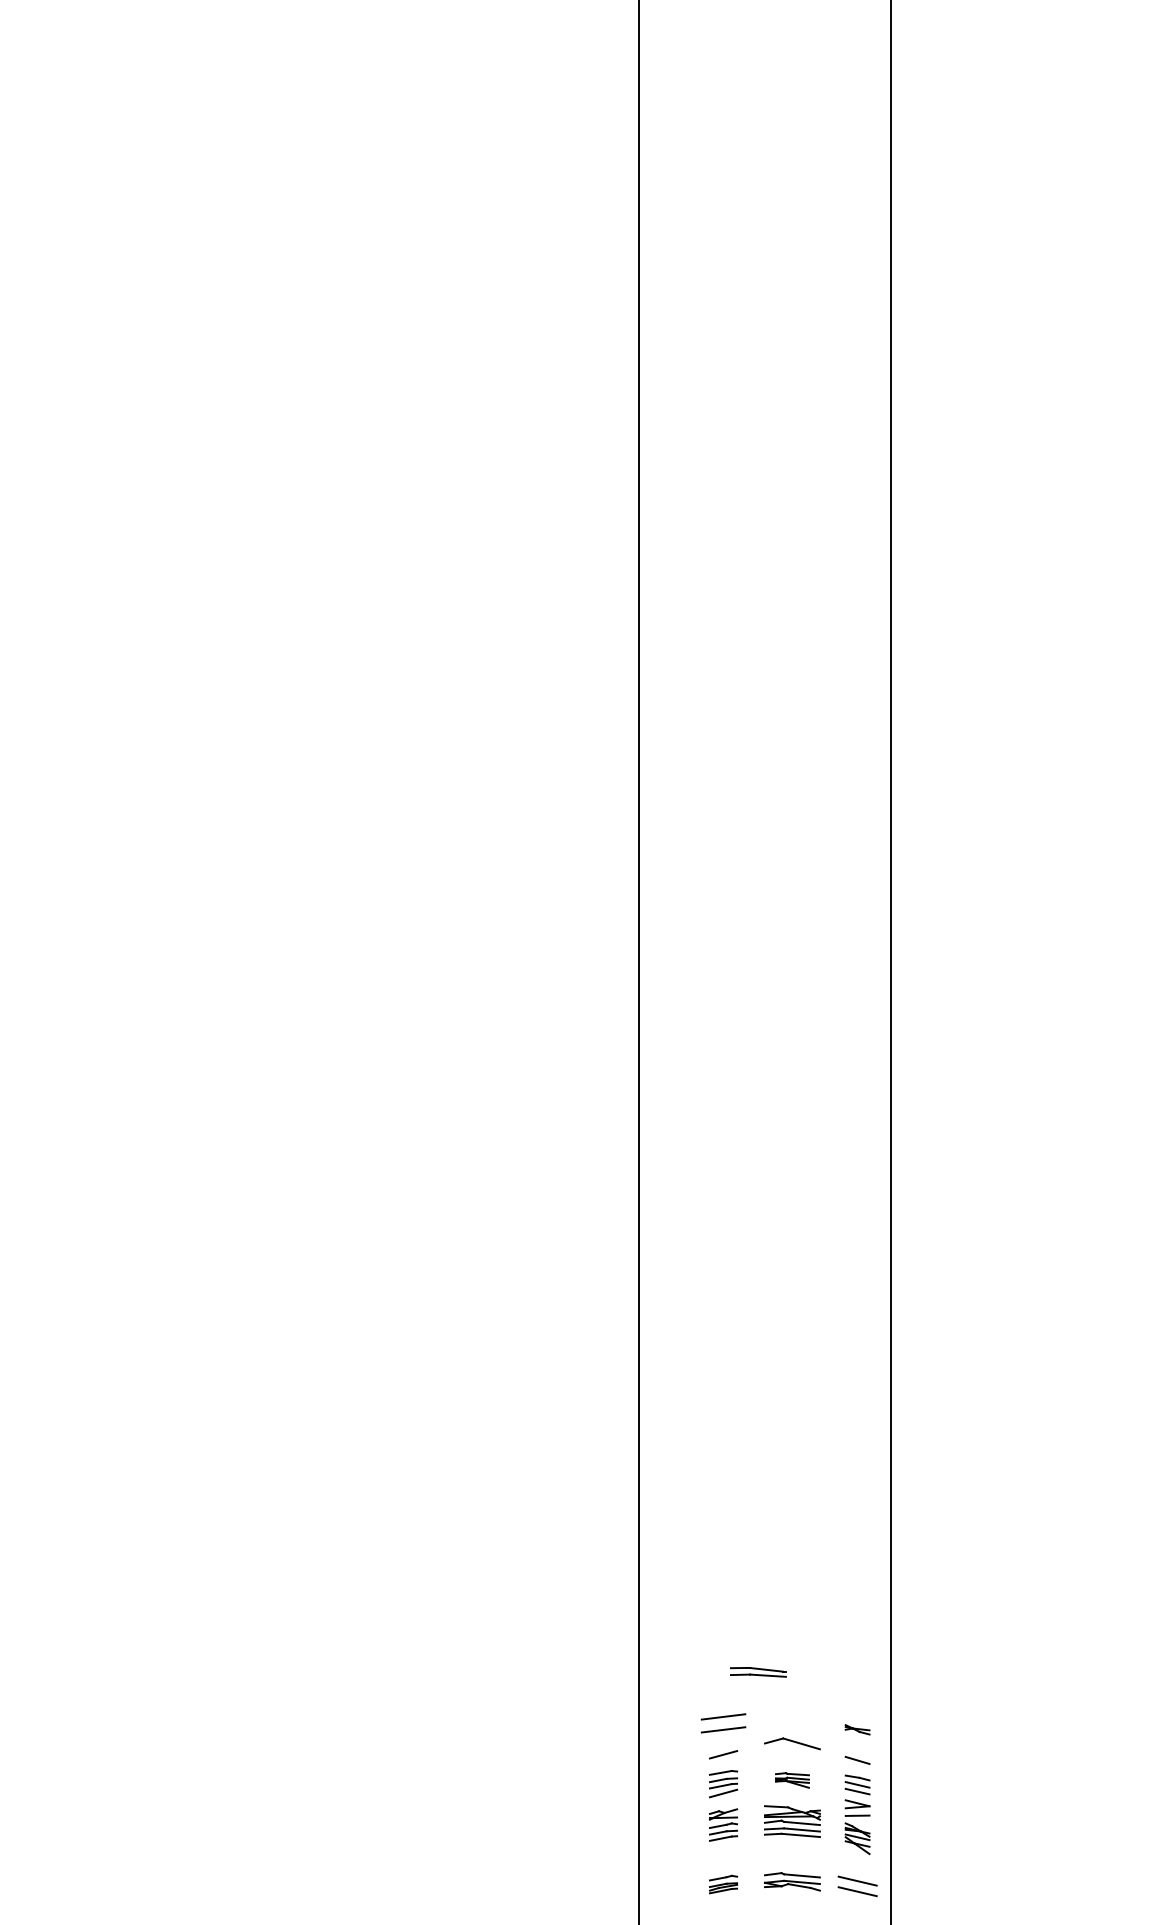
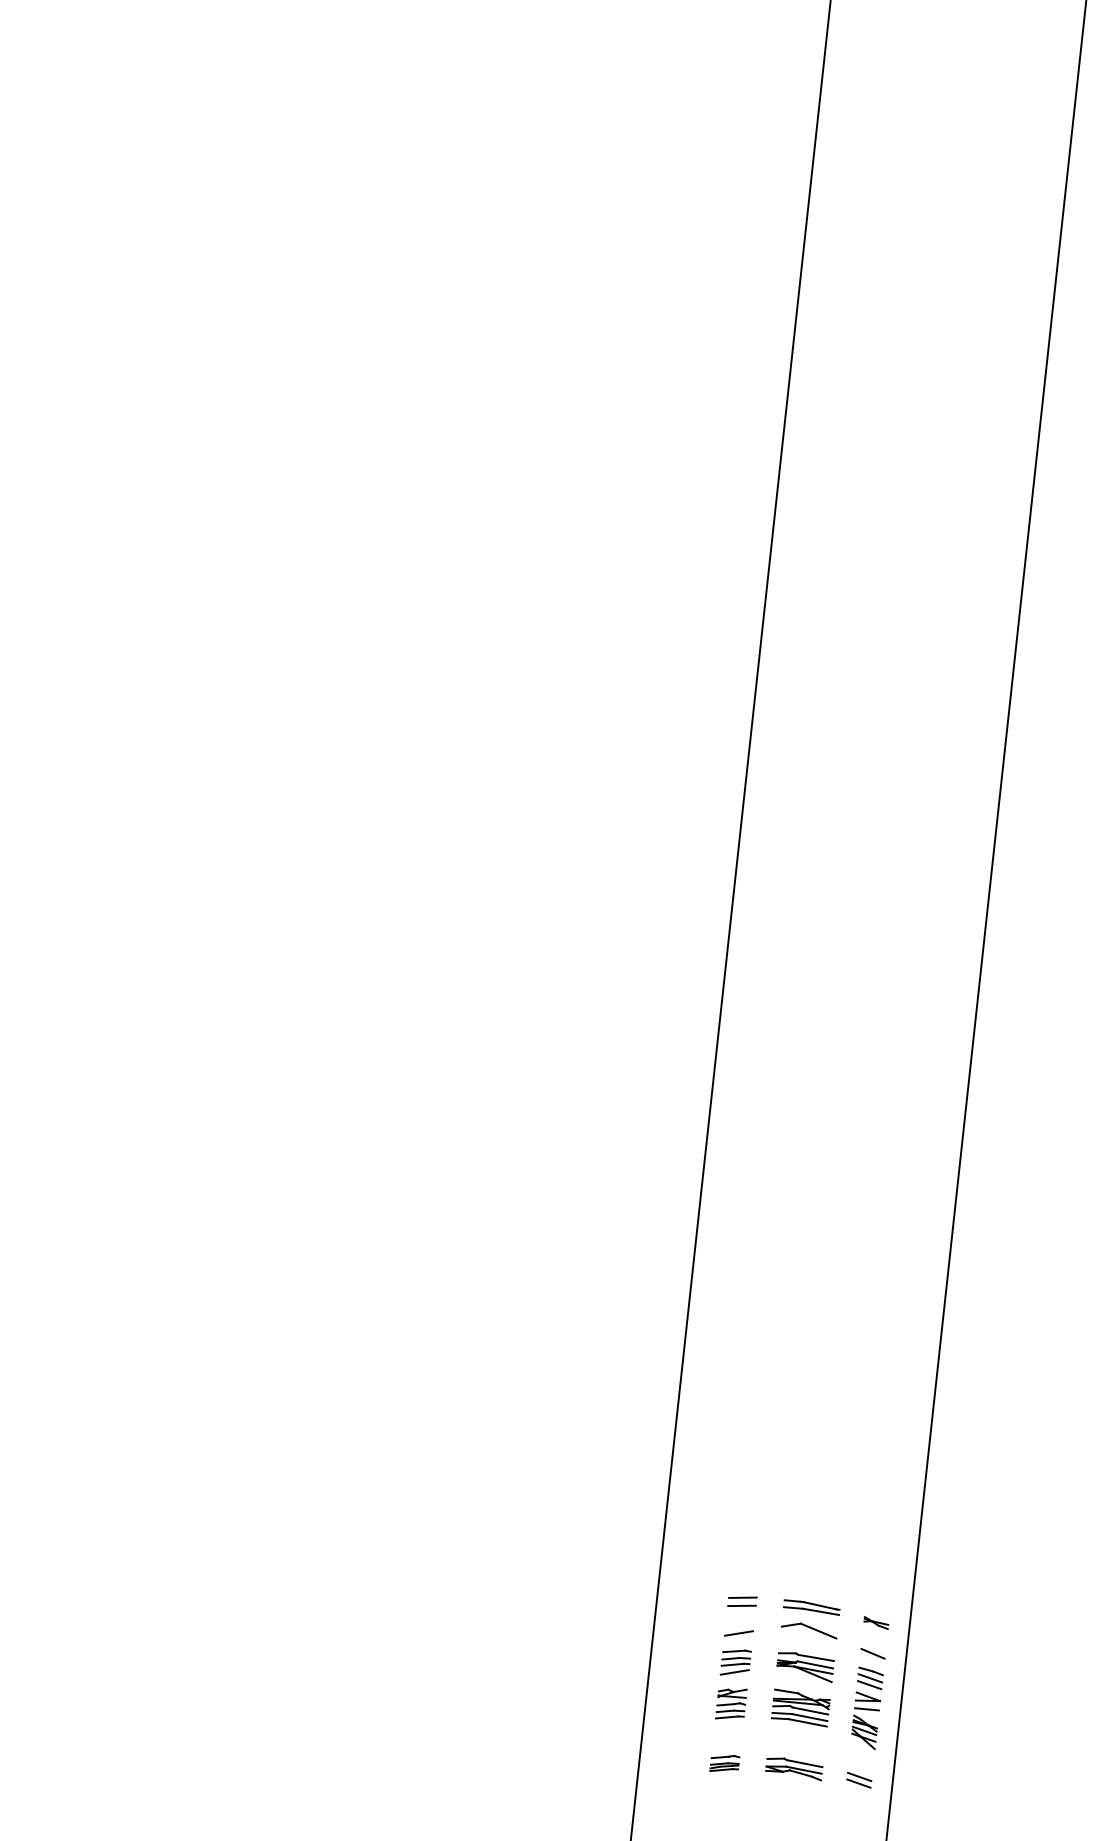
part: (758, 1672) -> (811, 1607), moved
part: (723, 1722) -> (742, 1601), size x0.62
part: (792, 1780) -> (805, 1666), size x1.67
part: (857, 1886) -> (859, 1780), size x0.62

